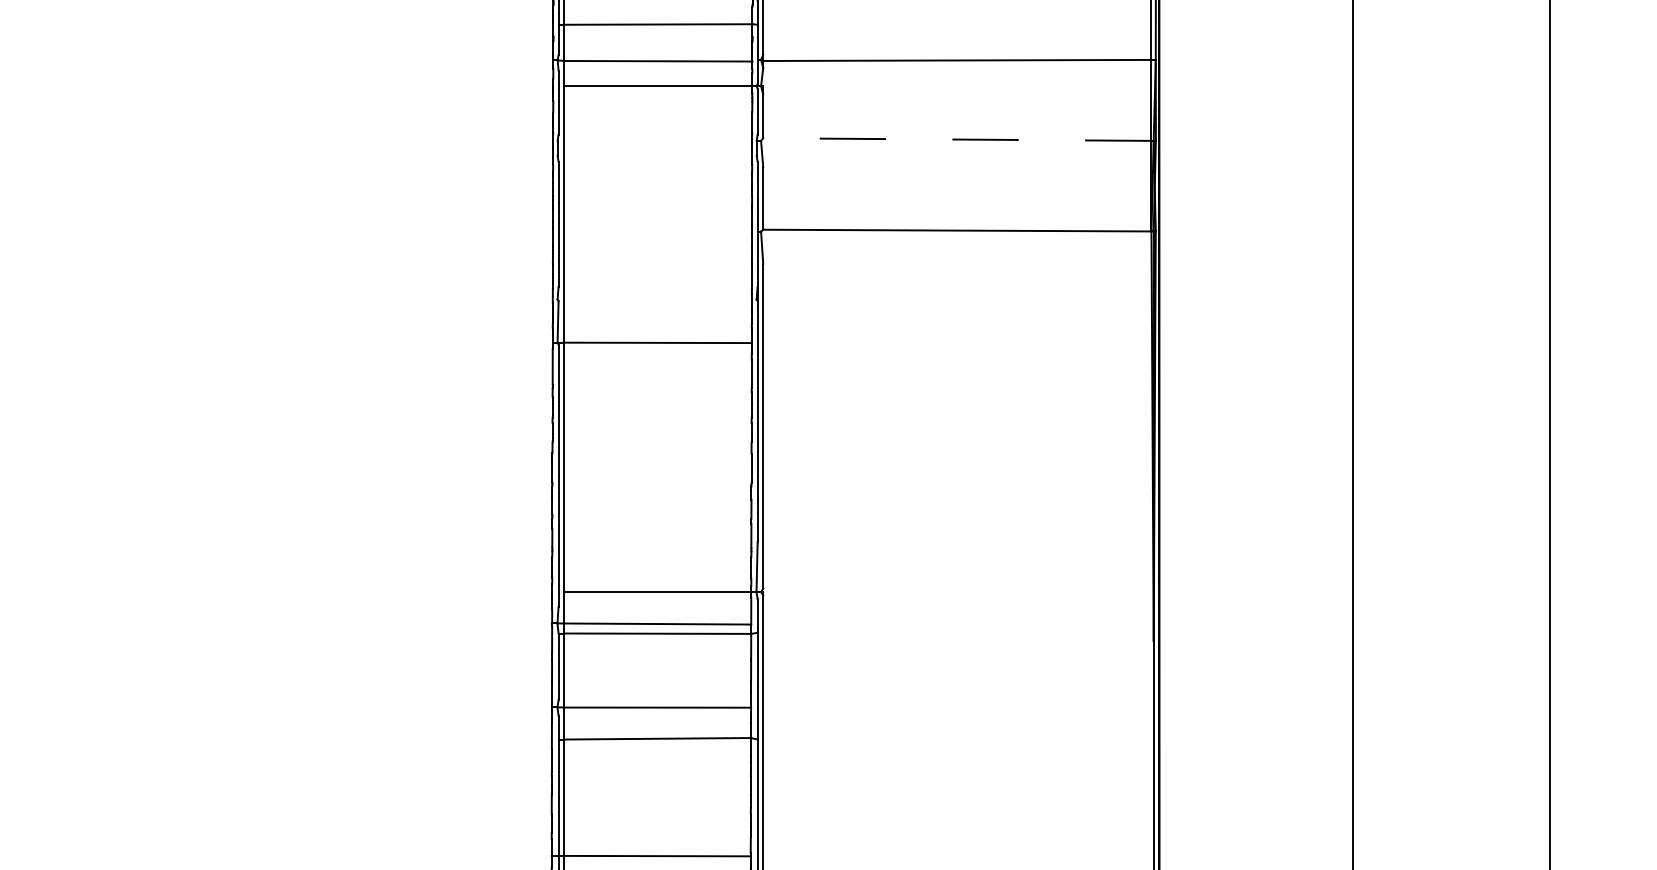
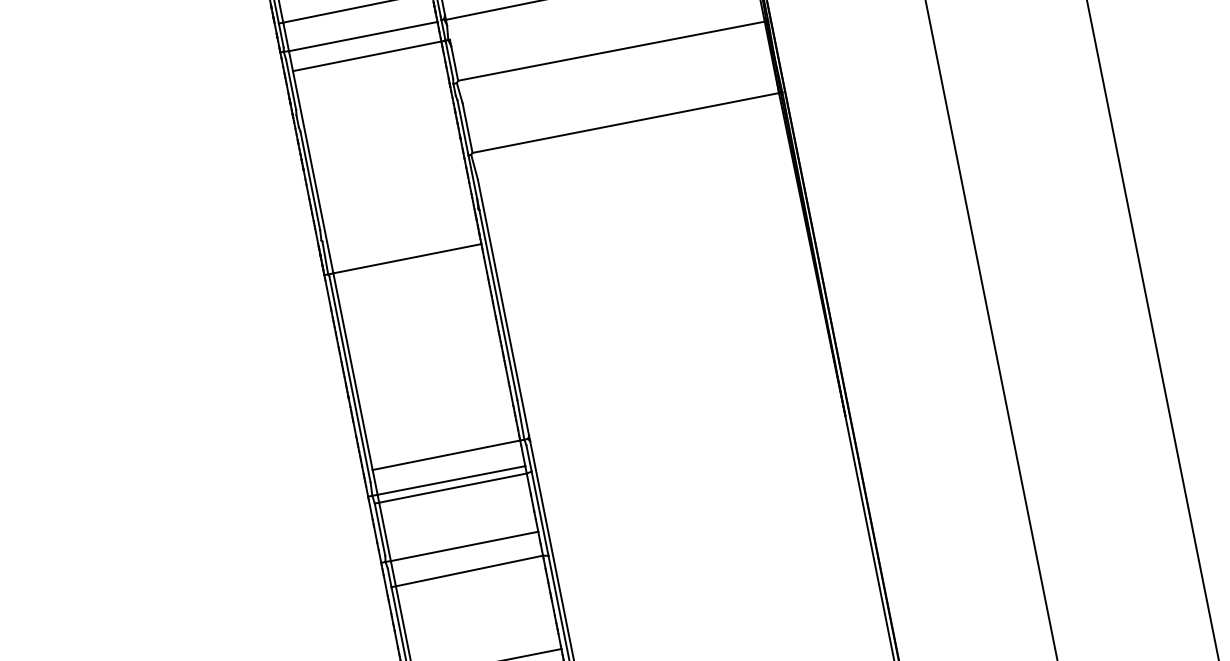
line: (956, 139) -> (610, 51), dashed -> solid

